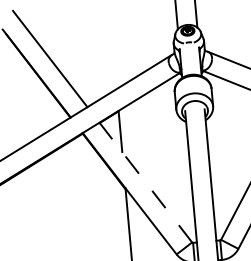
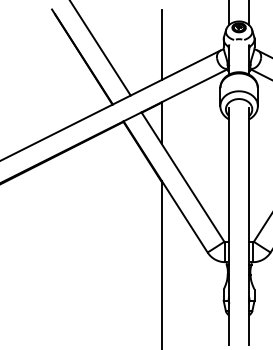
line: (113, 54) -> (161, 44), added
line: (145, 182) -> (182, 177), dashed -> solid

